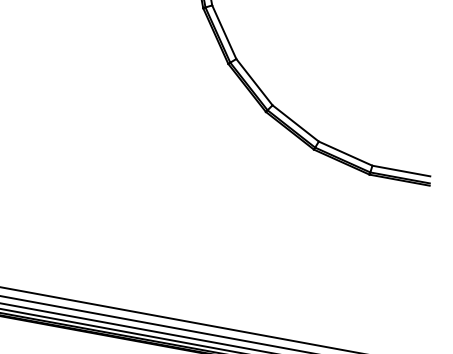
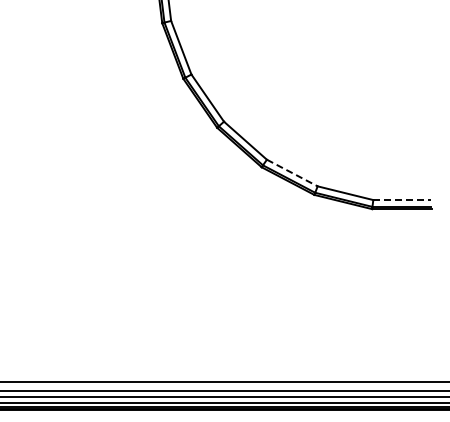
line: (295, 123) -> (292, 173), solid -> dashed
line: (400, 171) -> (401, 200), solid -> dashed

